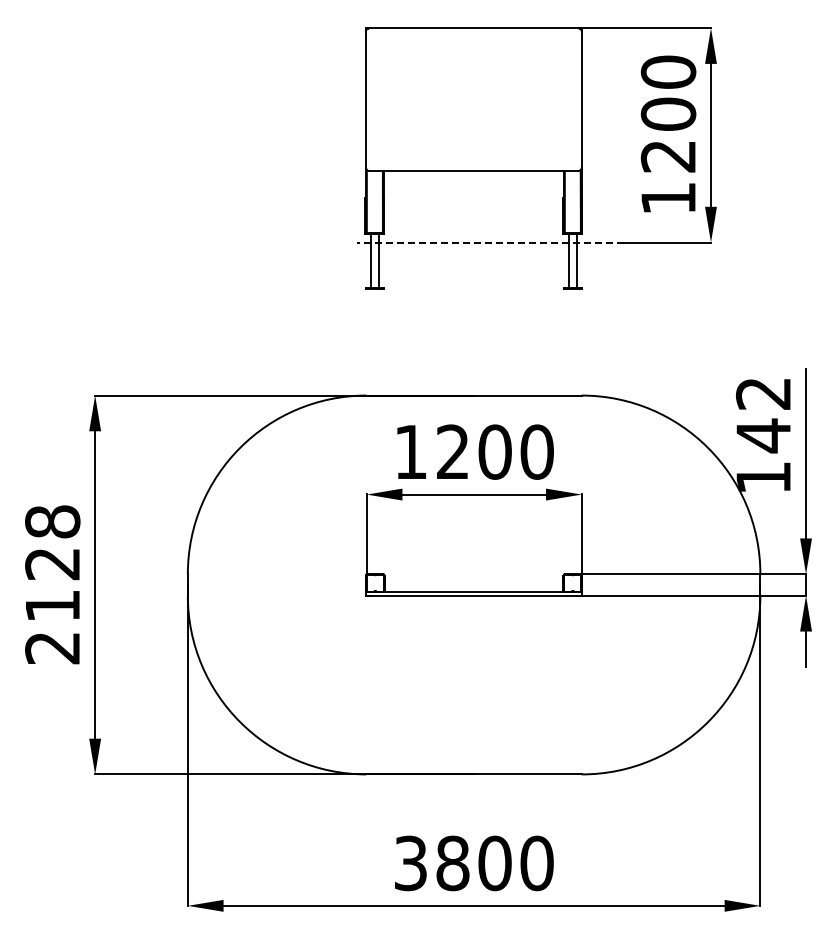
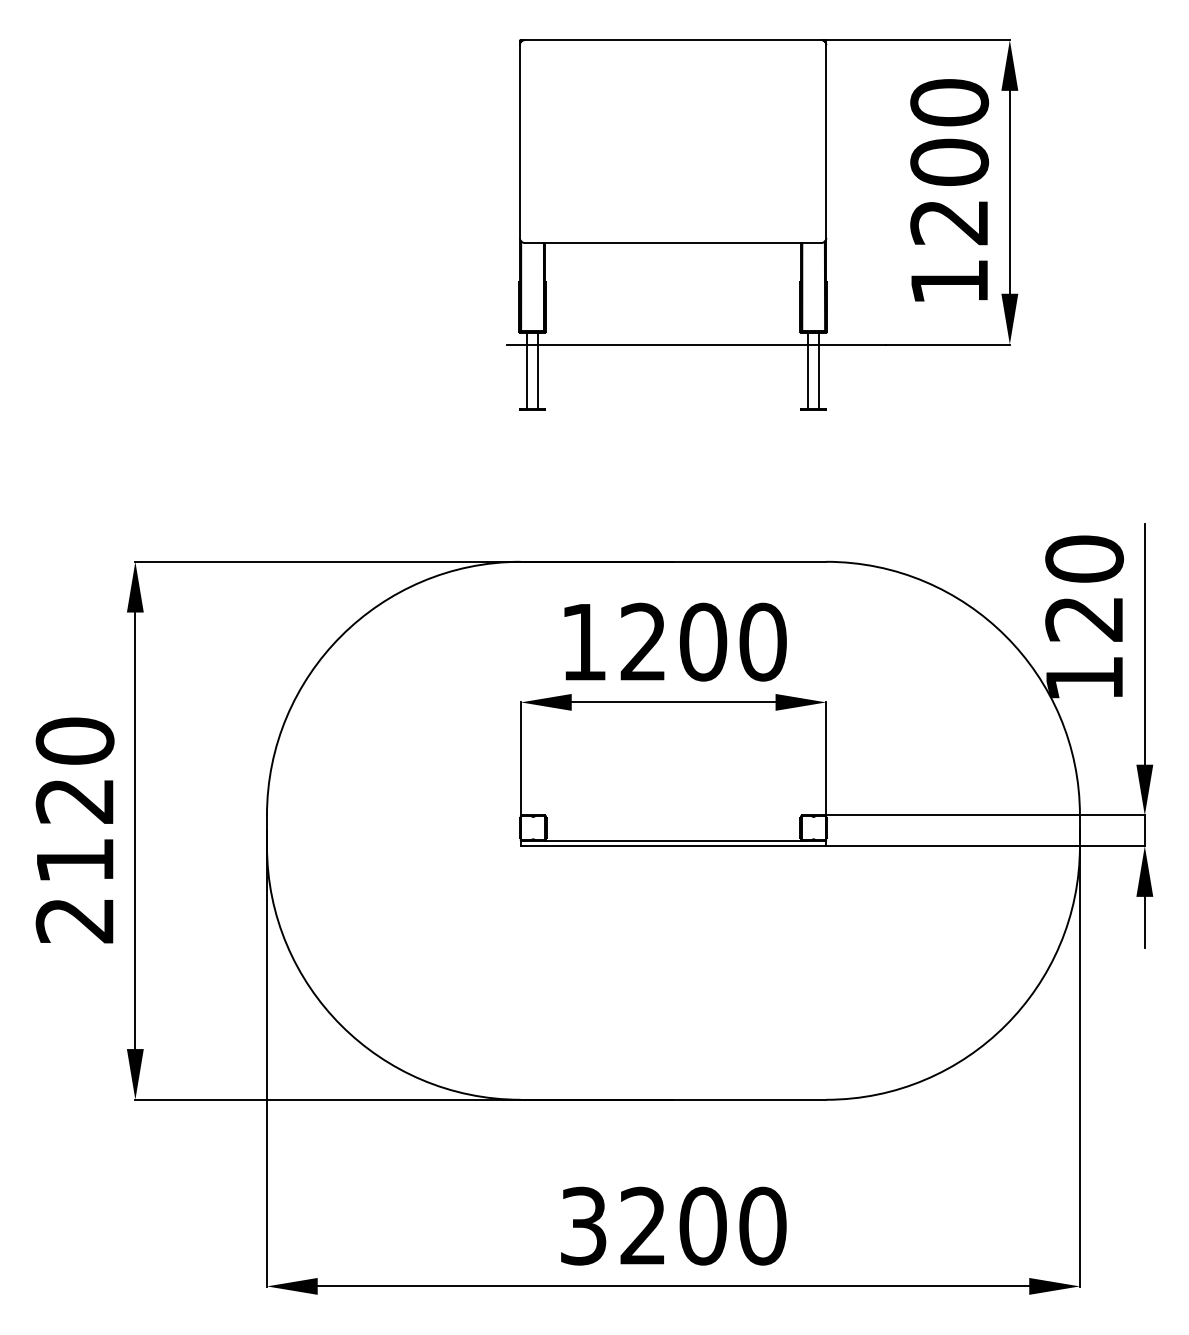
line: (489, 242) -> (695, 344), dashed -> solid
text: (763, 415) -> (1084, 590), 142 -> 120
text: (52, 521) -> (74, 740), 2128 -> 2120
text: (452, 863) -> (642, 1226), 3800 -> 3200

